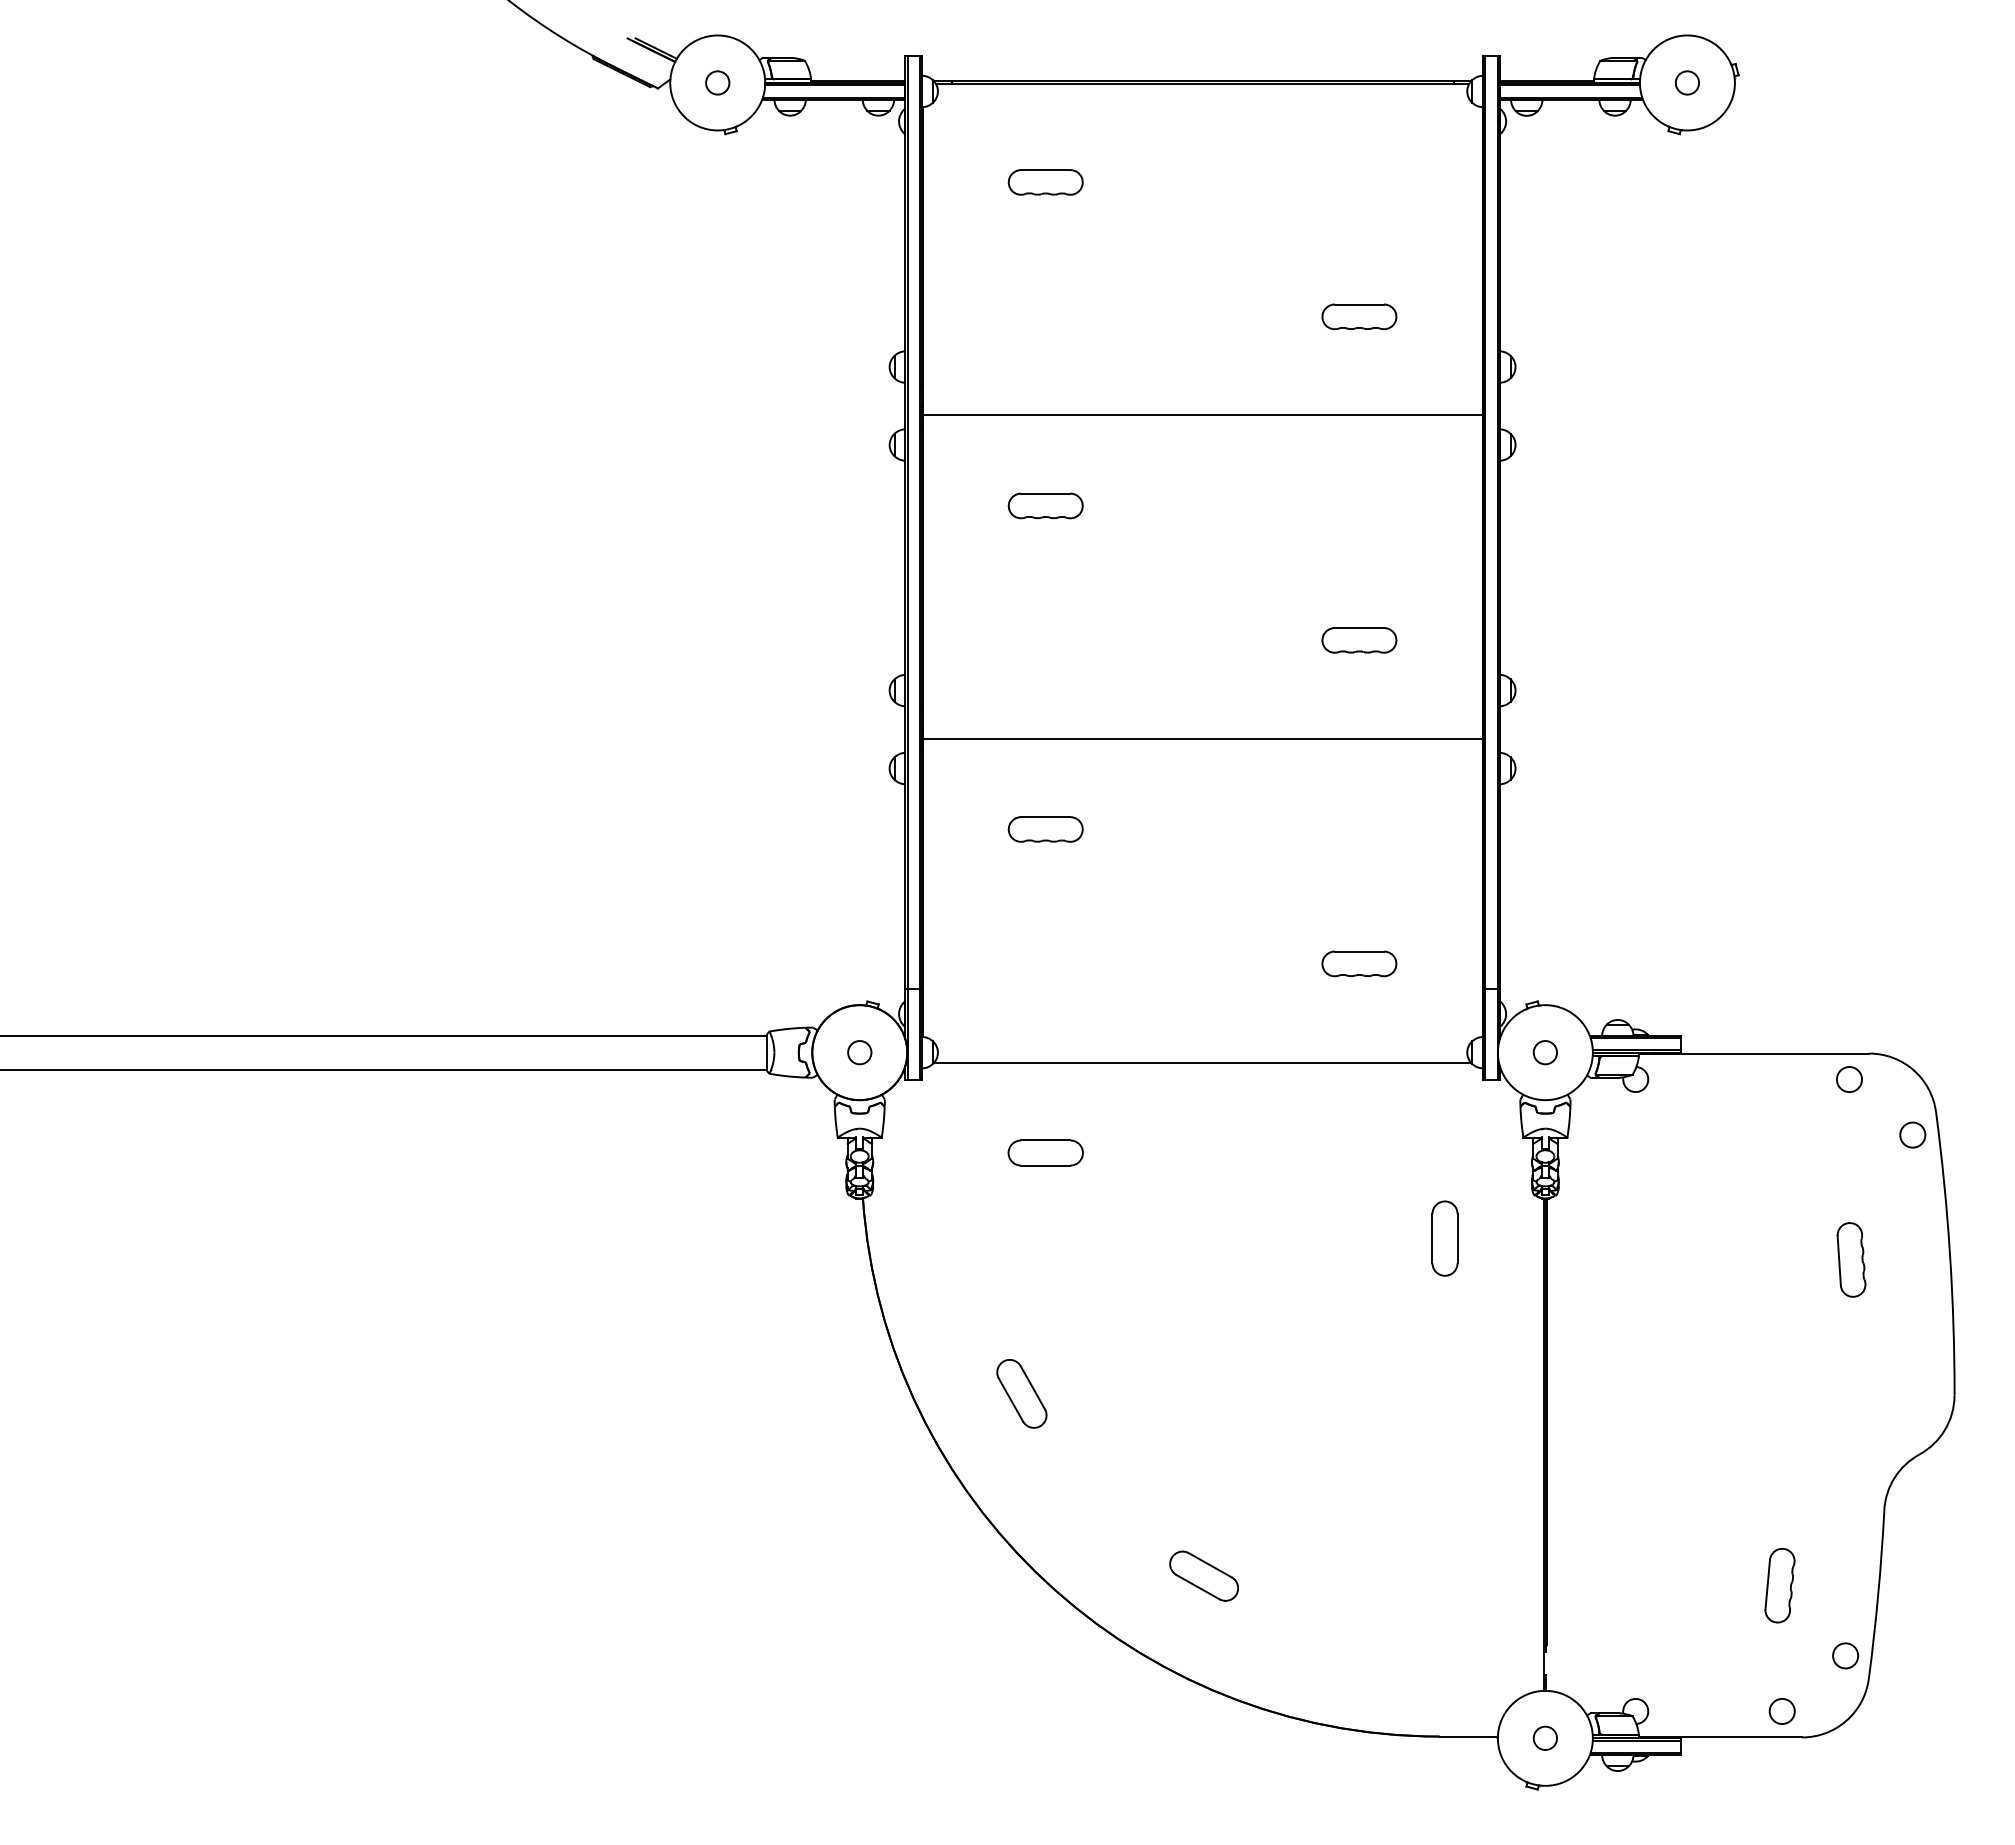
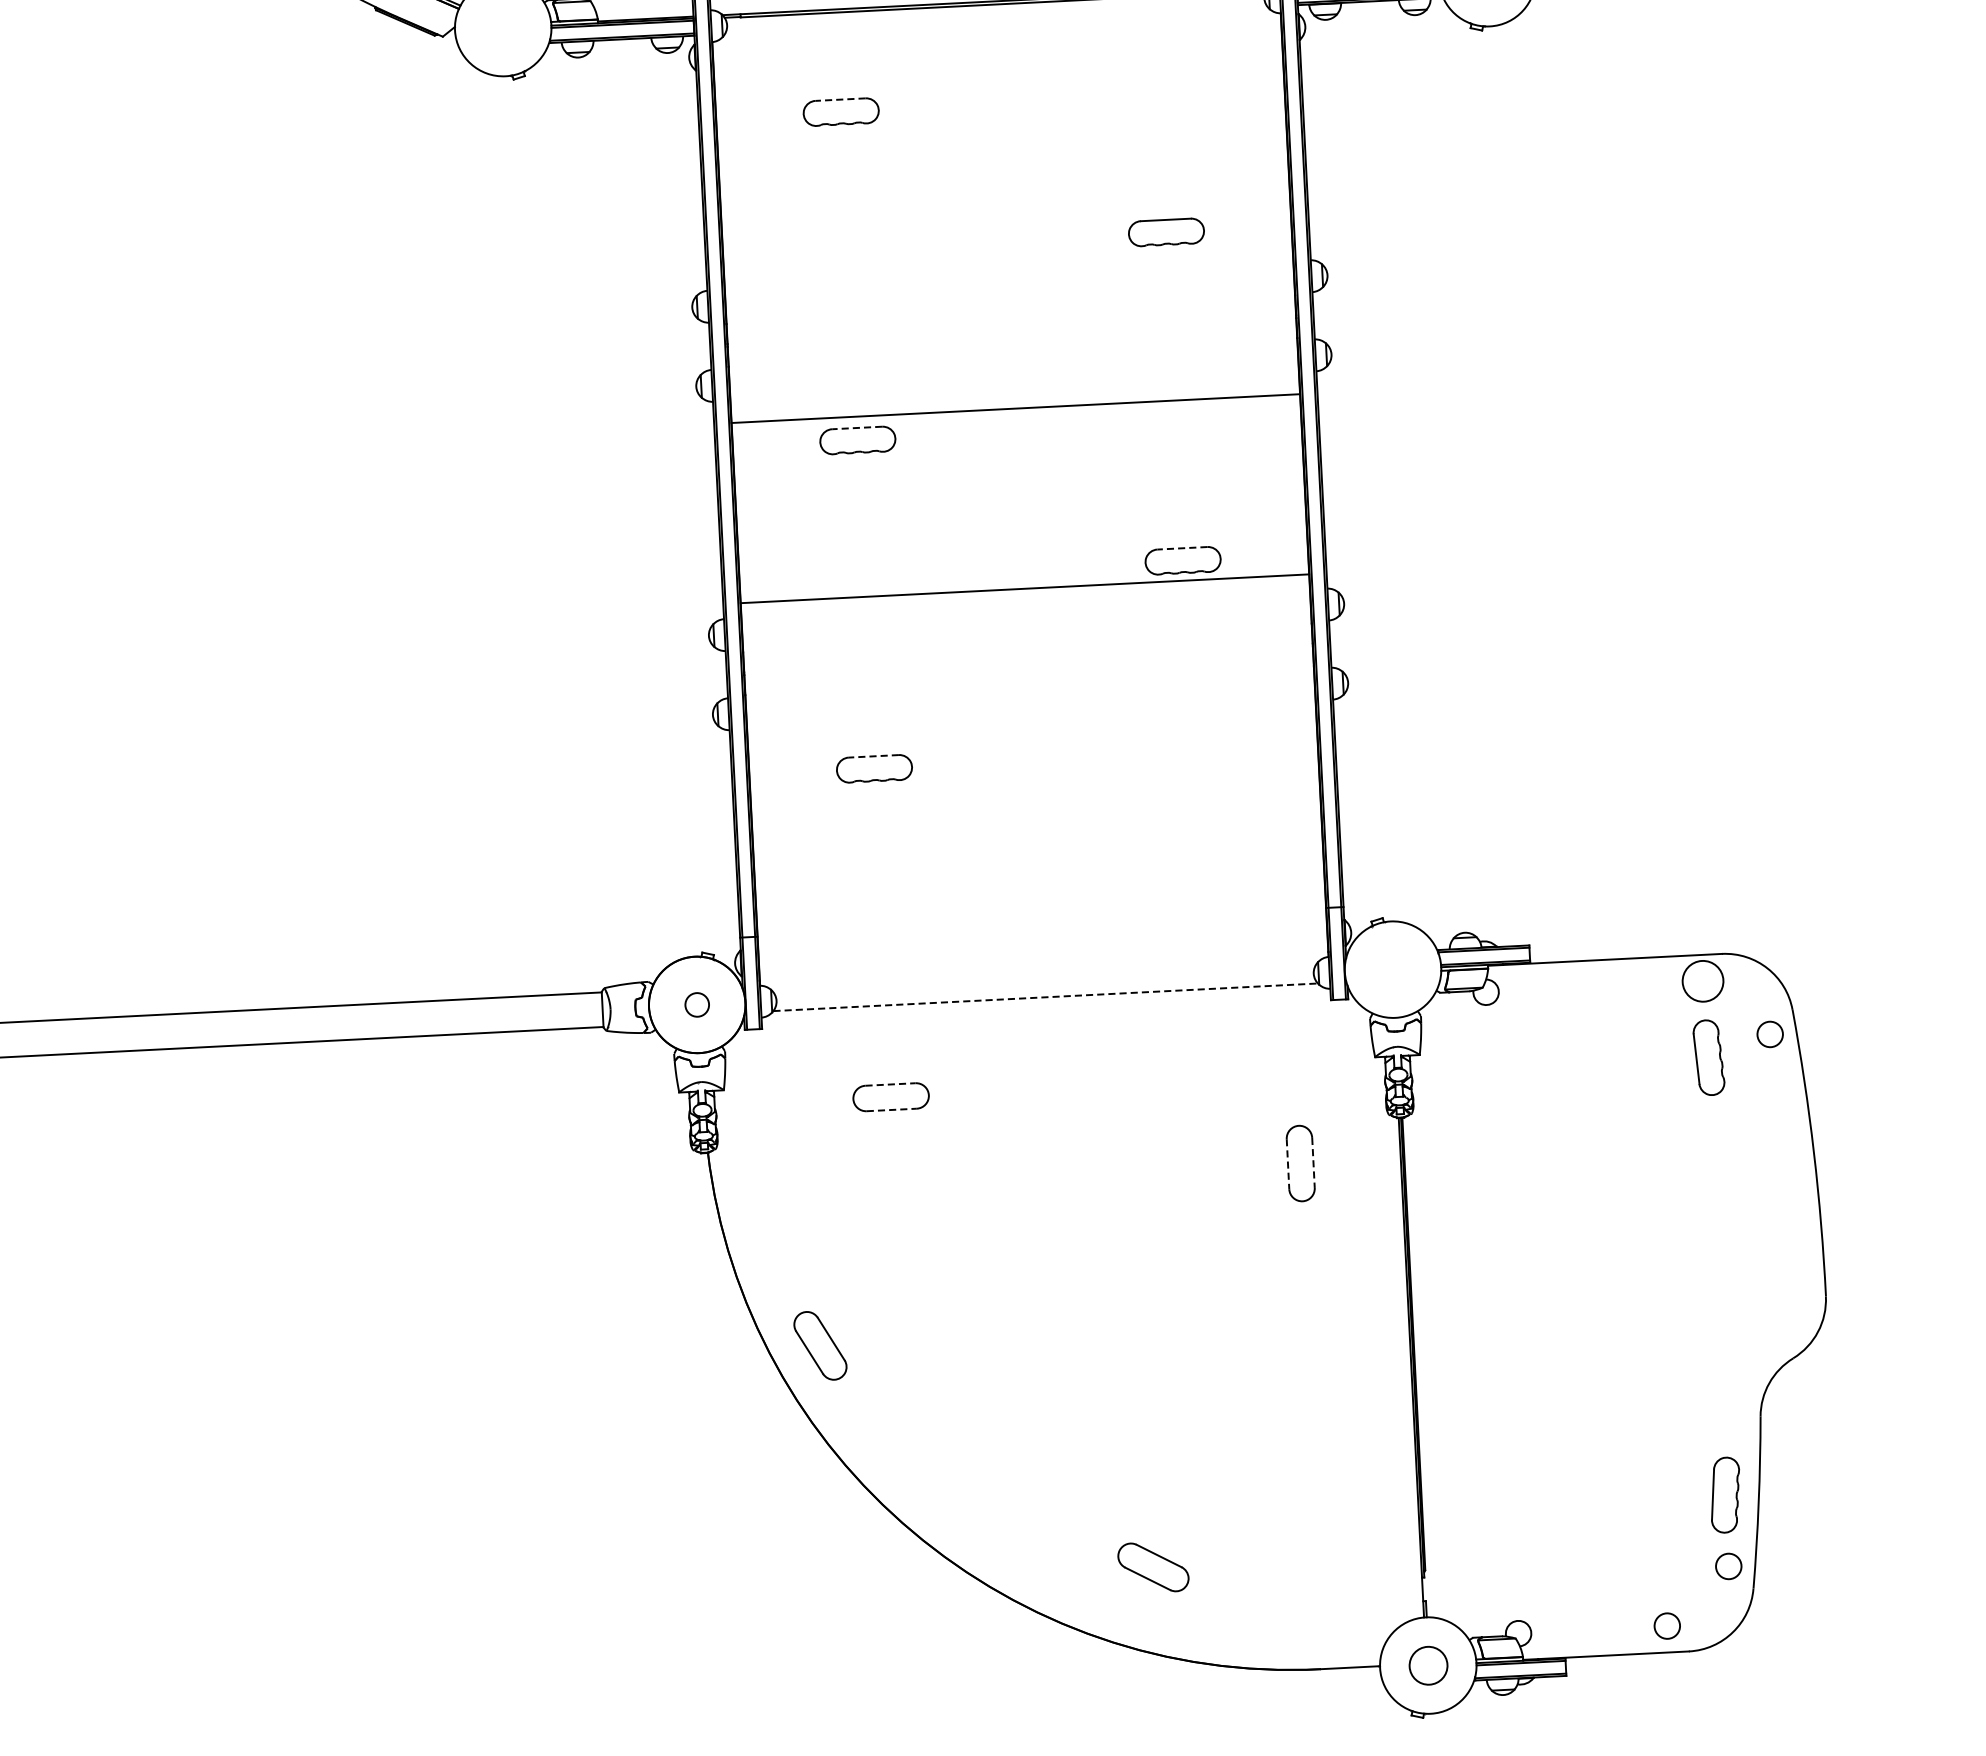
circle: (717, 82) -> (502, 27), removed
line: (1045, 170) -> (840, 100), solid -> dashed
line: (1202, 415) -> (1015, 408), moved
line: (1045, 493) -> (856, 427), solid -> dashed
line: (1359, 628) -> (1182, 548), solid -> dashed
line: (1202, 739) -> (1024, 589), moved
line: (1045, 817) -> (873, 756), solid -> dashed
part: (1359, 963) -> (1199, 888), removed
circle: (1544, 1052) -> (1392, 969), removed
line: (1203, 1062) -> (1046, 997), solid -> dashed
circle: (1849, 1079) -> (1703, 981), size x1.6
line: (1045, 1140) -> (890, 1084), solid -> dashed
line: (1045, 1165) -> (891, 1109), solid -> dashed
line: (1432, 1238) -> (1288, 1164), solid -> dashed
line: (1457, 1238) -> (1313, 1162), solid -> dashed
part: (1851, 1259) -> (1708, 1057), moved
part: (1021, 1393) -> (820, 1345), moved
part: (1204, 1575) -> (1153, 1566), moved
part: (1779, 1585) -> (1725, 1495), moved
circle: (1544, 1737) -> (1427, 1664), size x1.6

